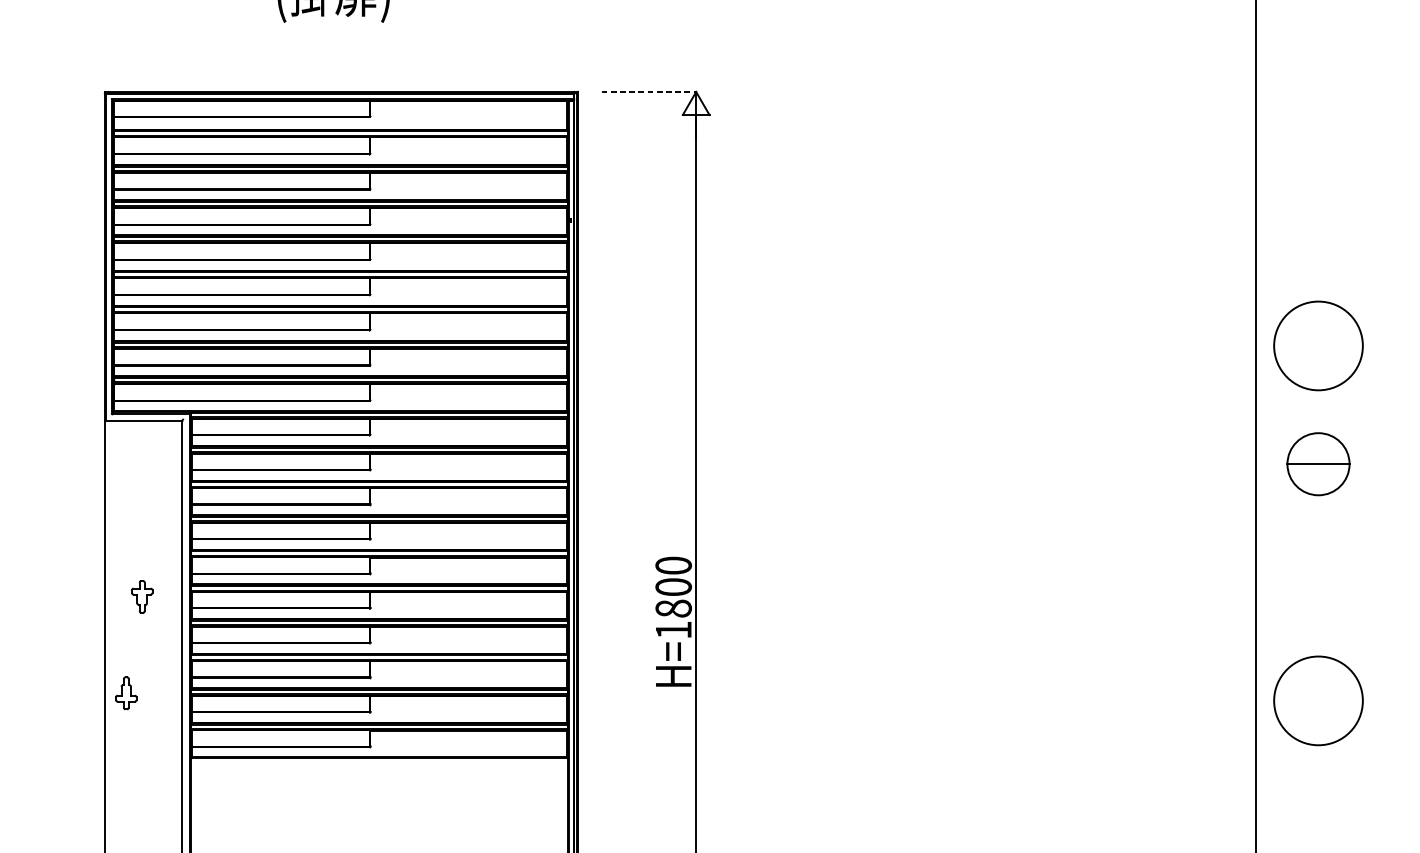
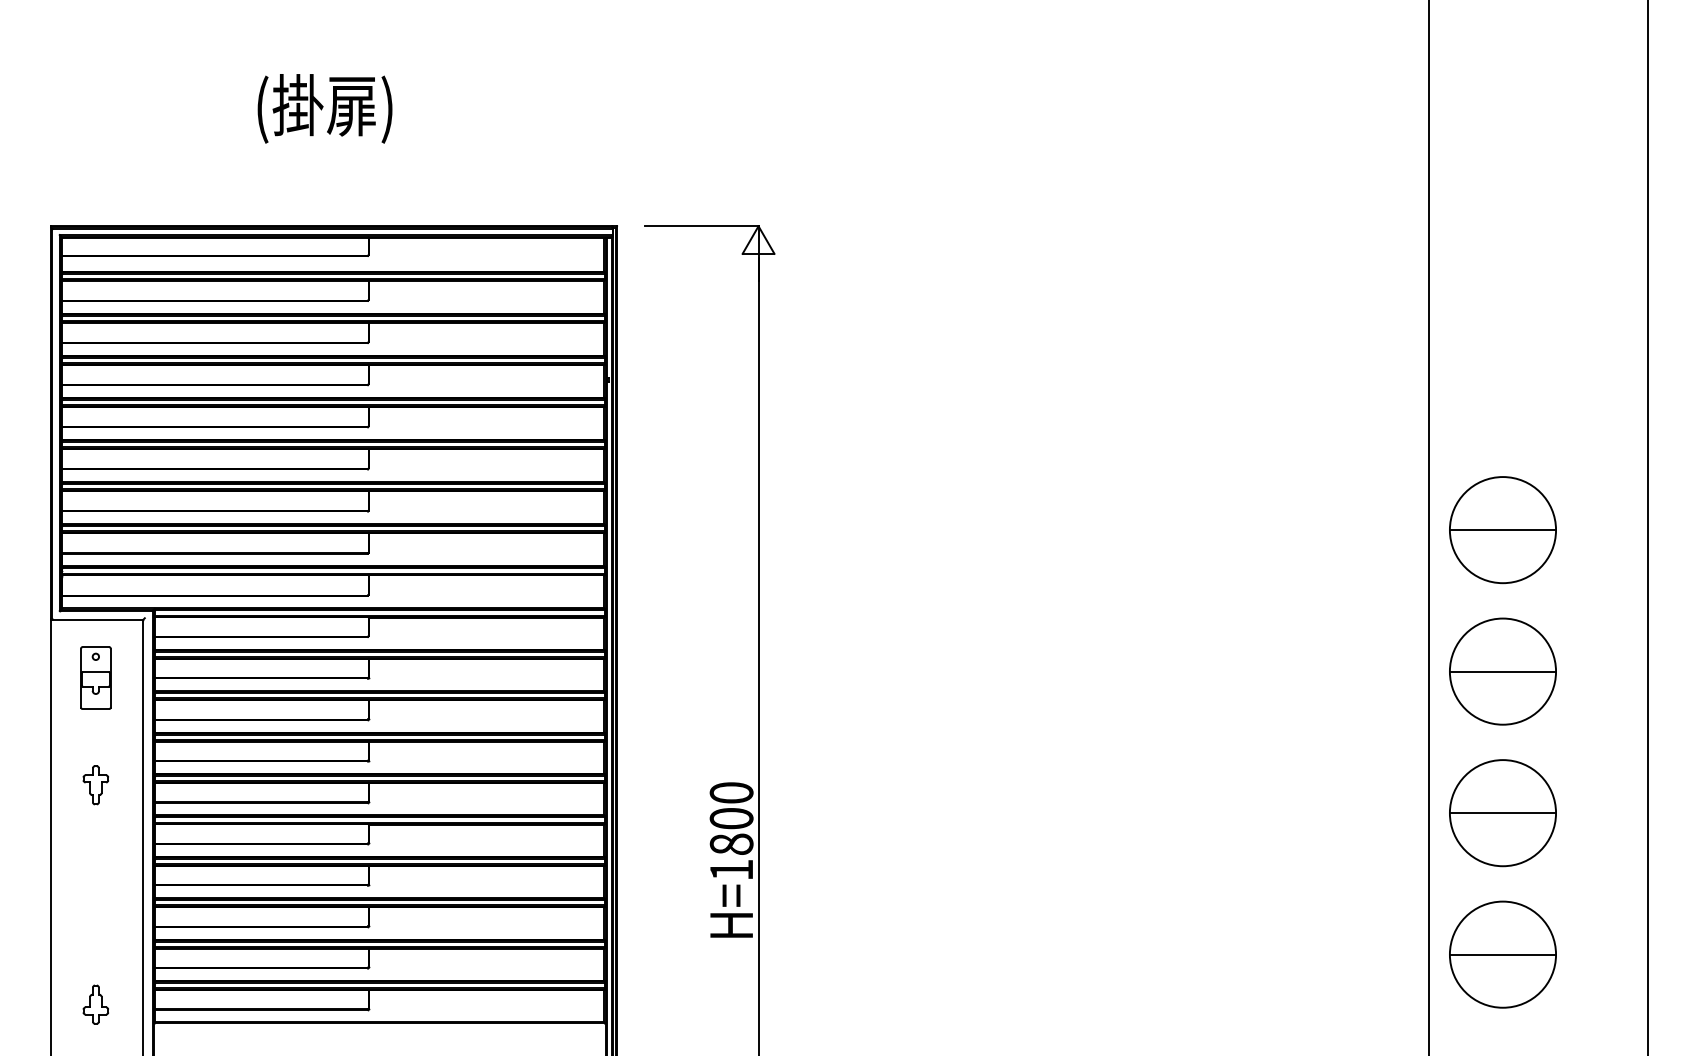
line: (649, 92) -> (702, 226), dashed -> solid
line: (1318, 346) -> (1502, 530), added
part: (1318, 464) -> (1502, 671), size x1.43
part: (141, 469) -> (95, 677), added
part: (1318, 582) -> (1502, 813), added
part: (141, 597) -> (95, 785), moved
part: (125, 693) -> (95, 1004), moved
line: (1318, 700) -> (1502, 954), added

